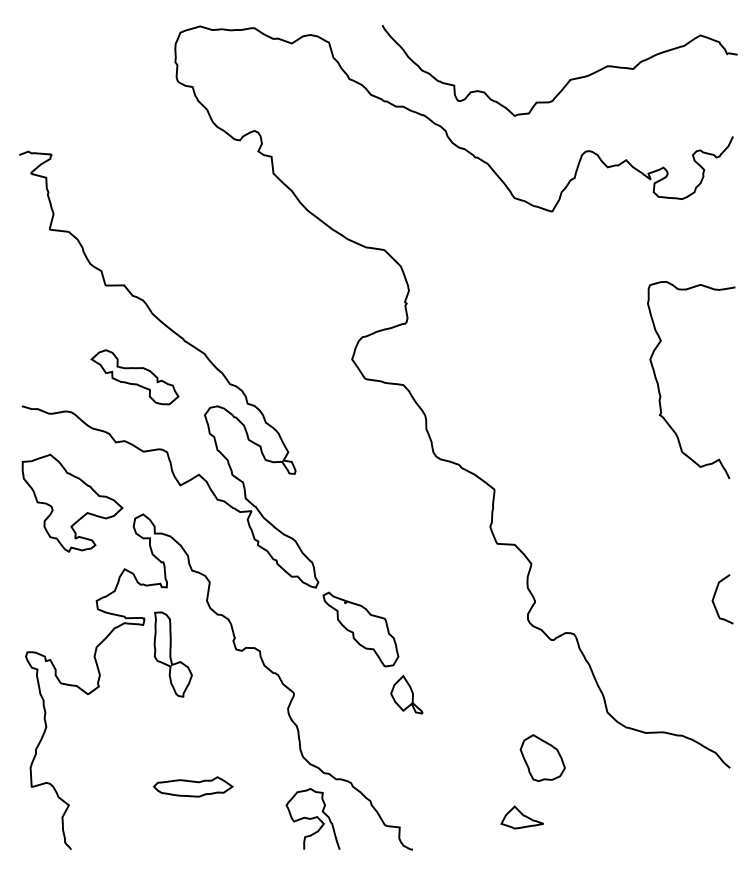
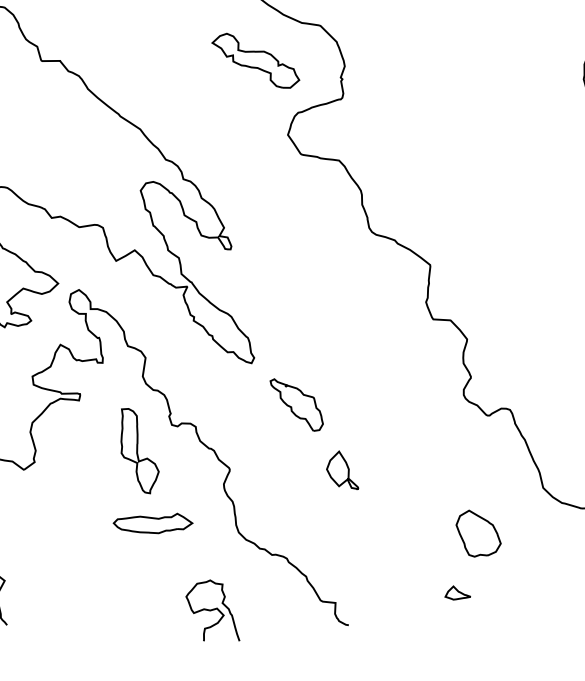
part: (134, 377) -> (255, 61), moved
part: (360, 629) -> (296, 405), size x0.7
part: (172, 654) -> (139, 451), moved
part: (193, 786) -> (153, 523), moved
part: (521, 817) -> (457, 593), size x0.6
curve: (312, 818) -> (212, 610), moved

